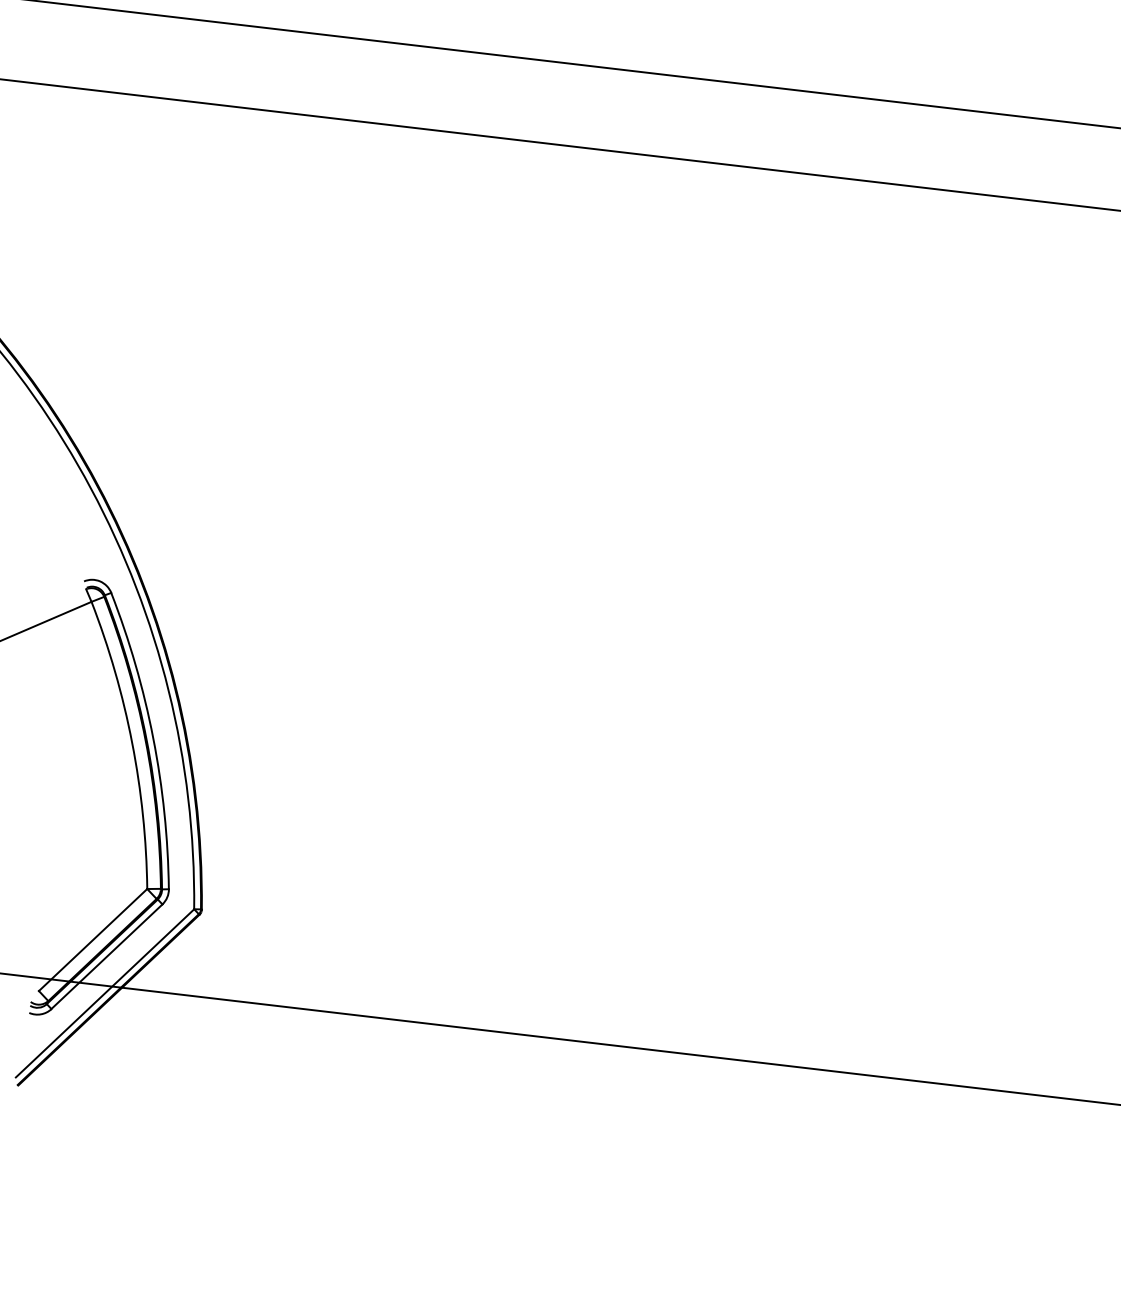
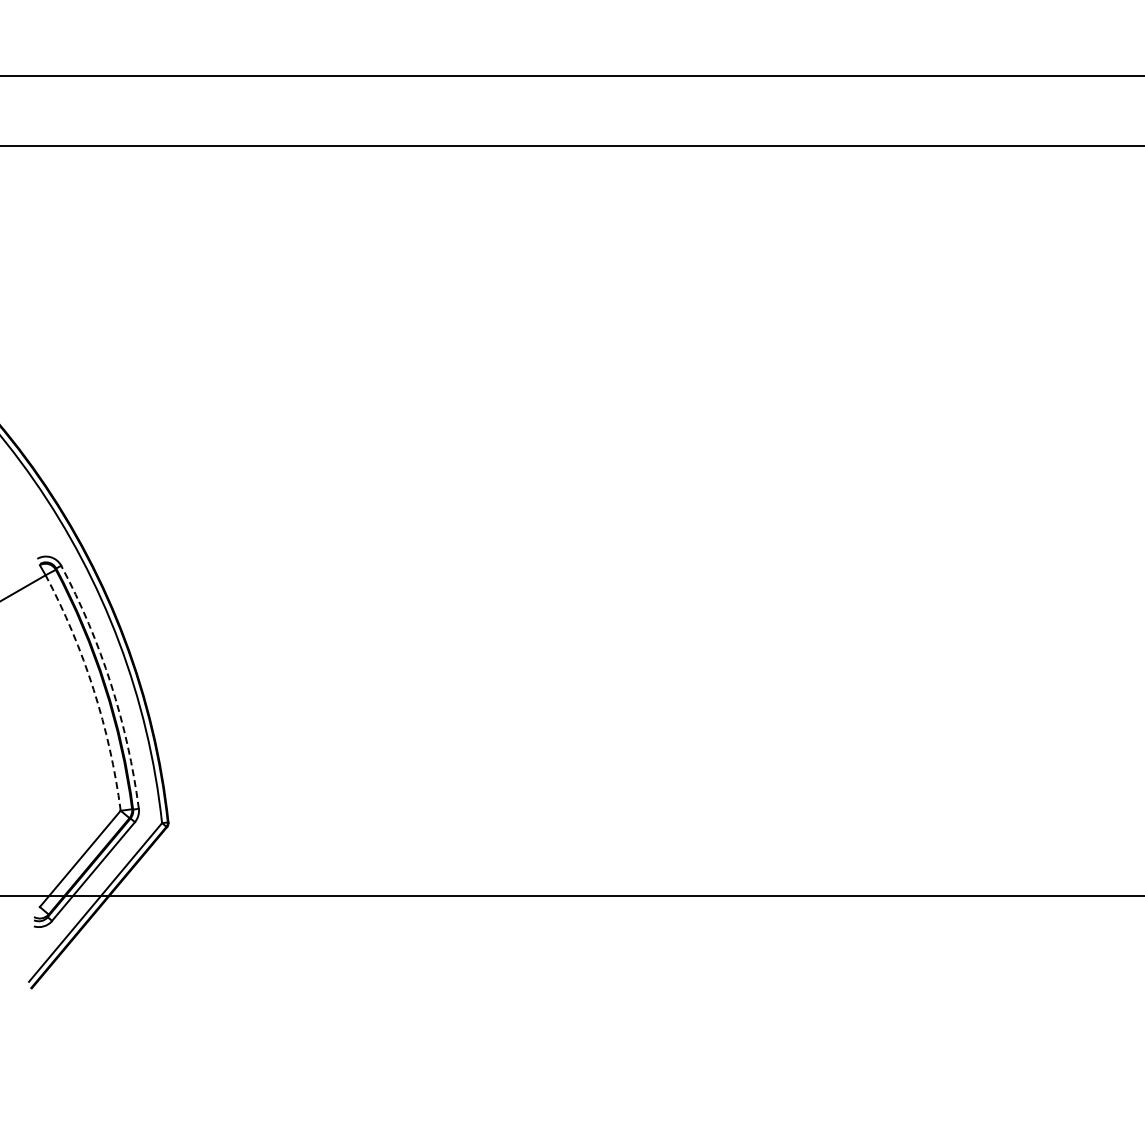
arc: (152, 738) -> (110, 683), solid -> dashed
arc: (132, 742) -> (93, 689), solid -> dashed

